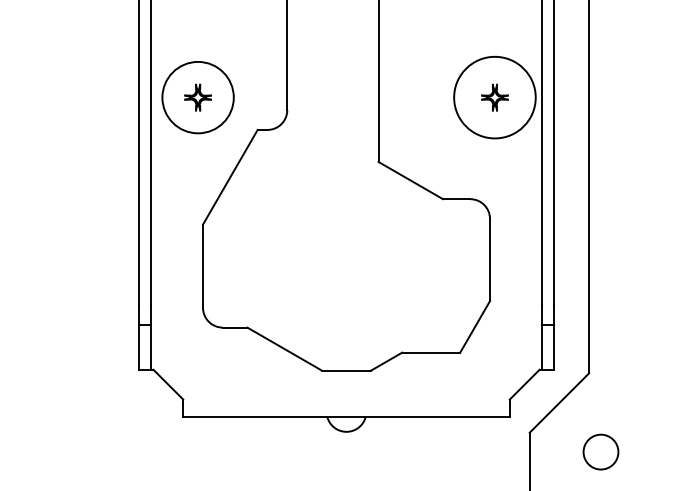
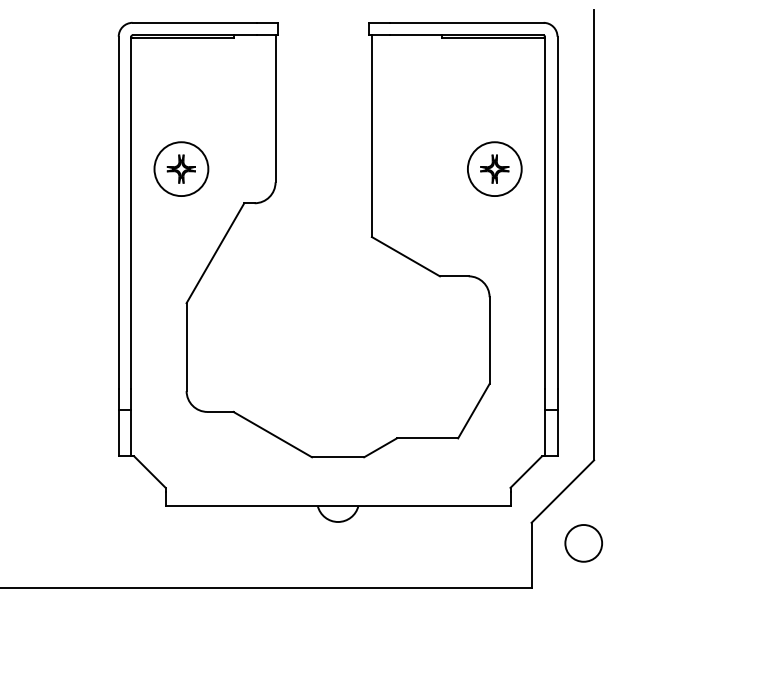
circle: (198, 97) -> (181, 169), size x0.71
circle: (494, 97) -> (494, 169), size x0.62
circle: (600, 452) -> (583, 543), moved

